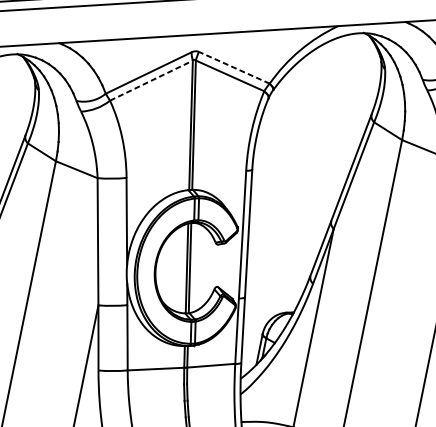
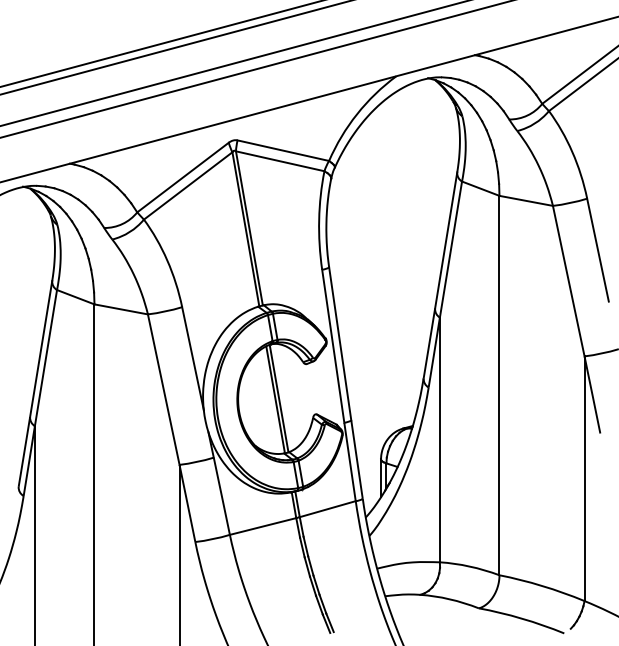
line: (234, 67) -> (283, 150), dashed -> solid
line: (151, 80) -> (188, 185), dashed -> solid

